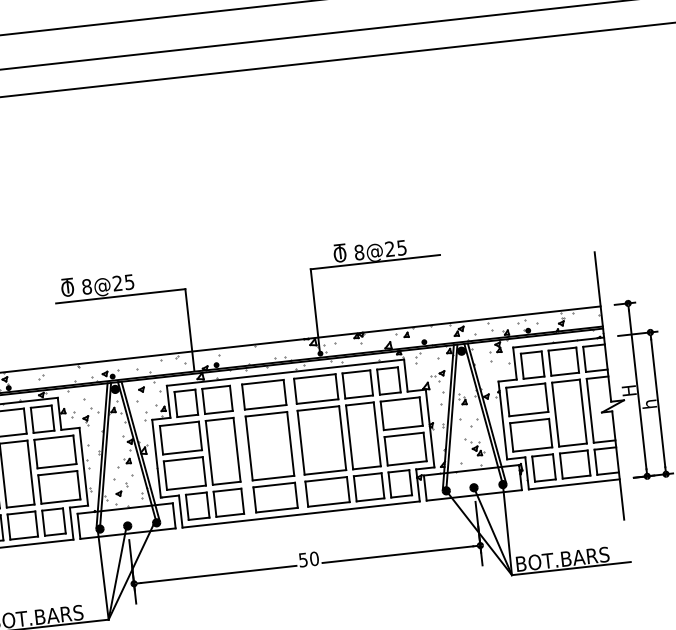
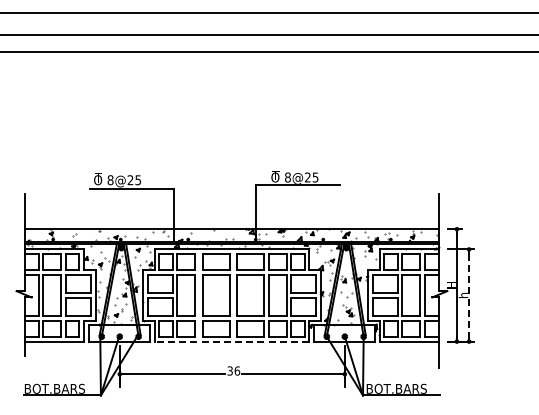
line: (658, 403) -> (469, 295), solid -> dashed
line: (300, 514) -> (231, 341), solid -> dashed
text: (308, 558) -> (233, 370), 50 -> 36

